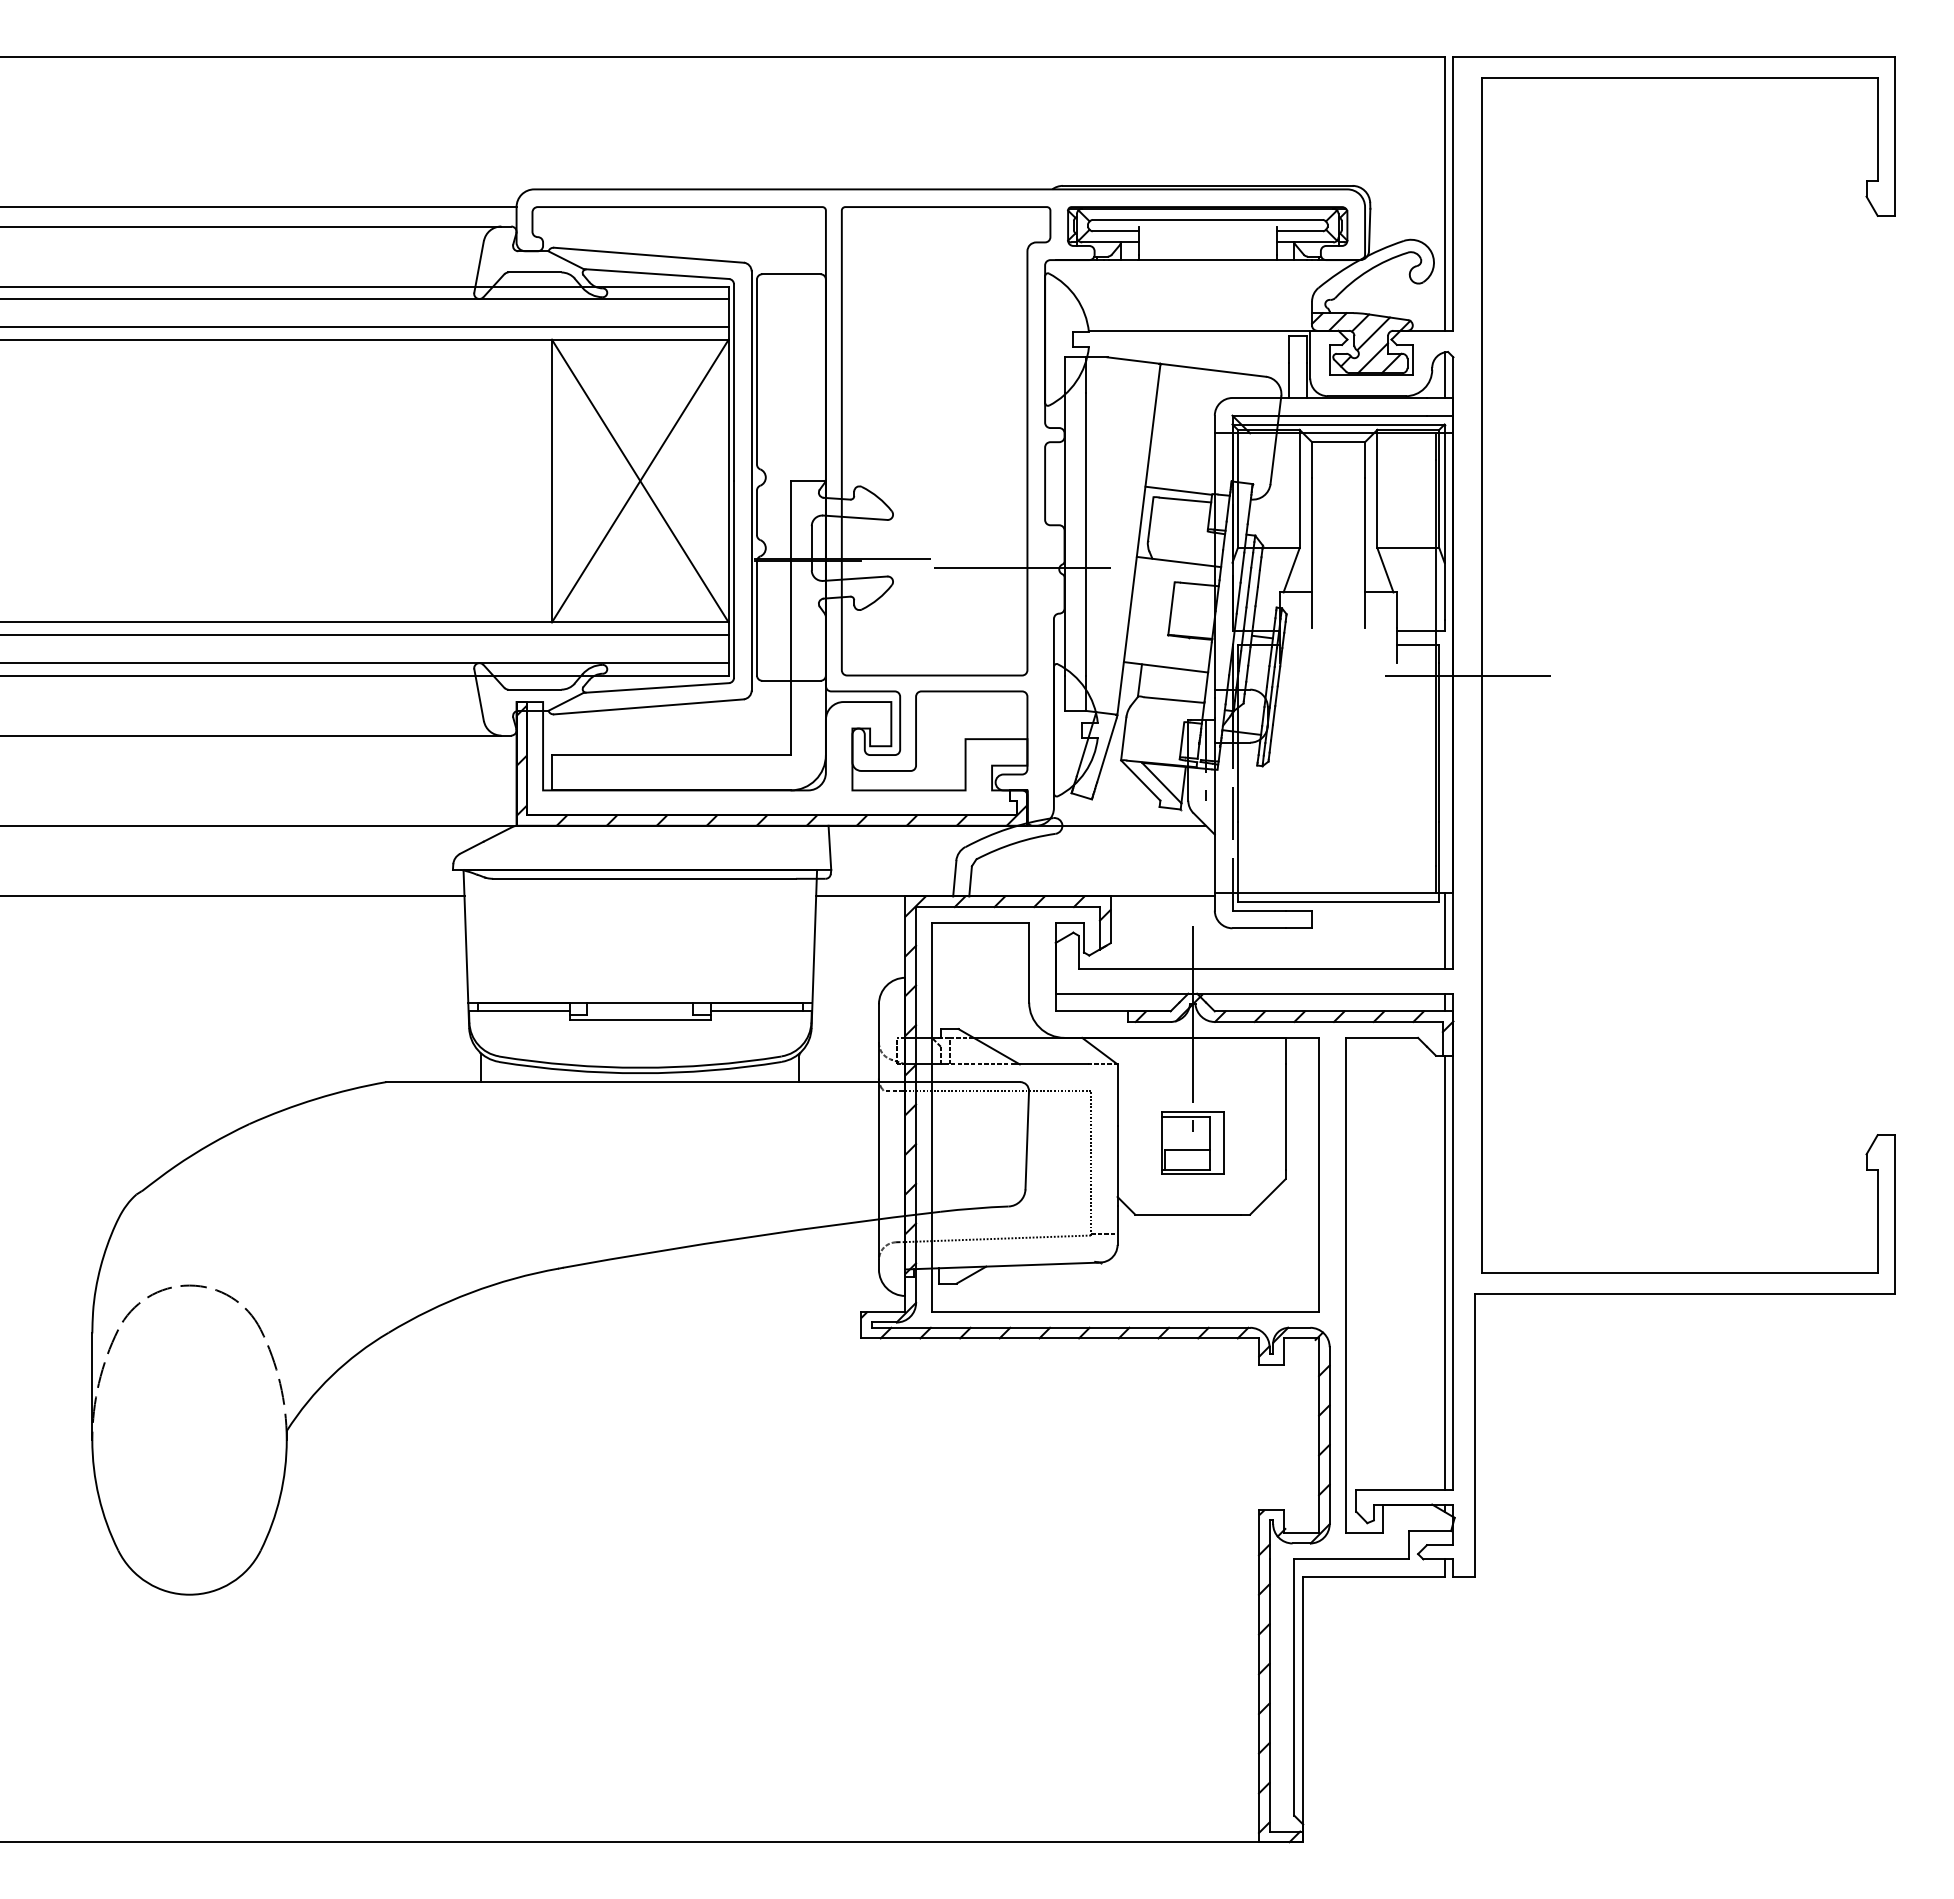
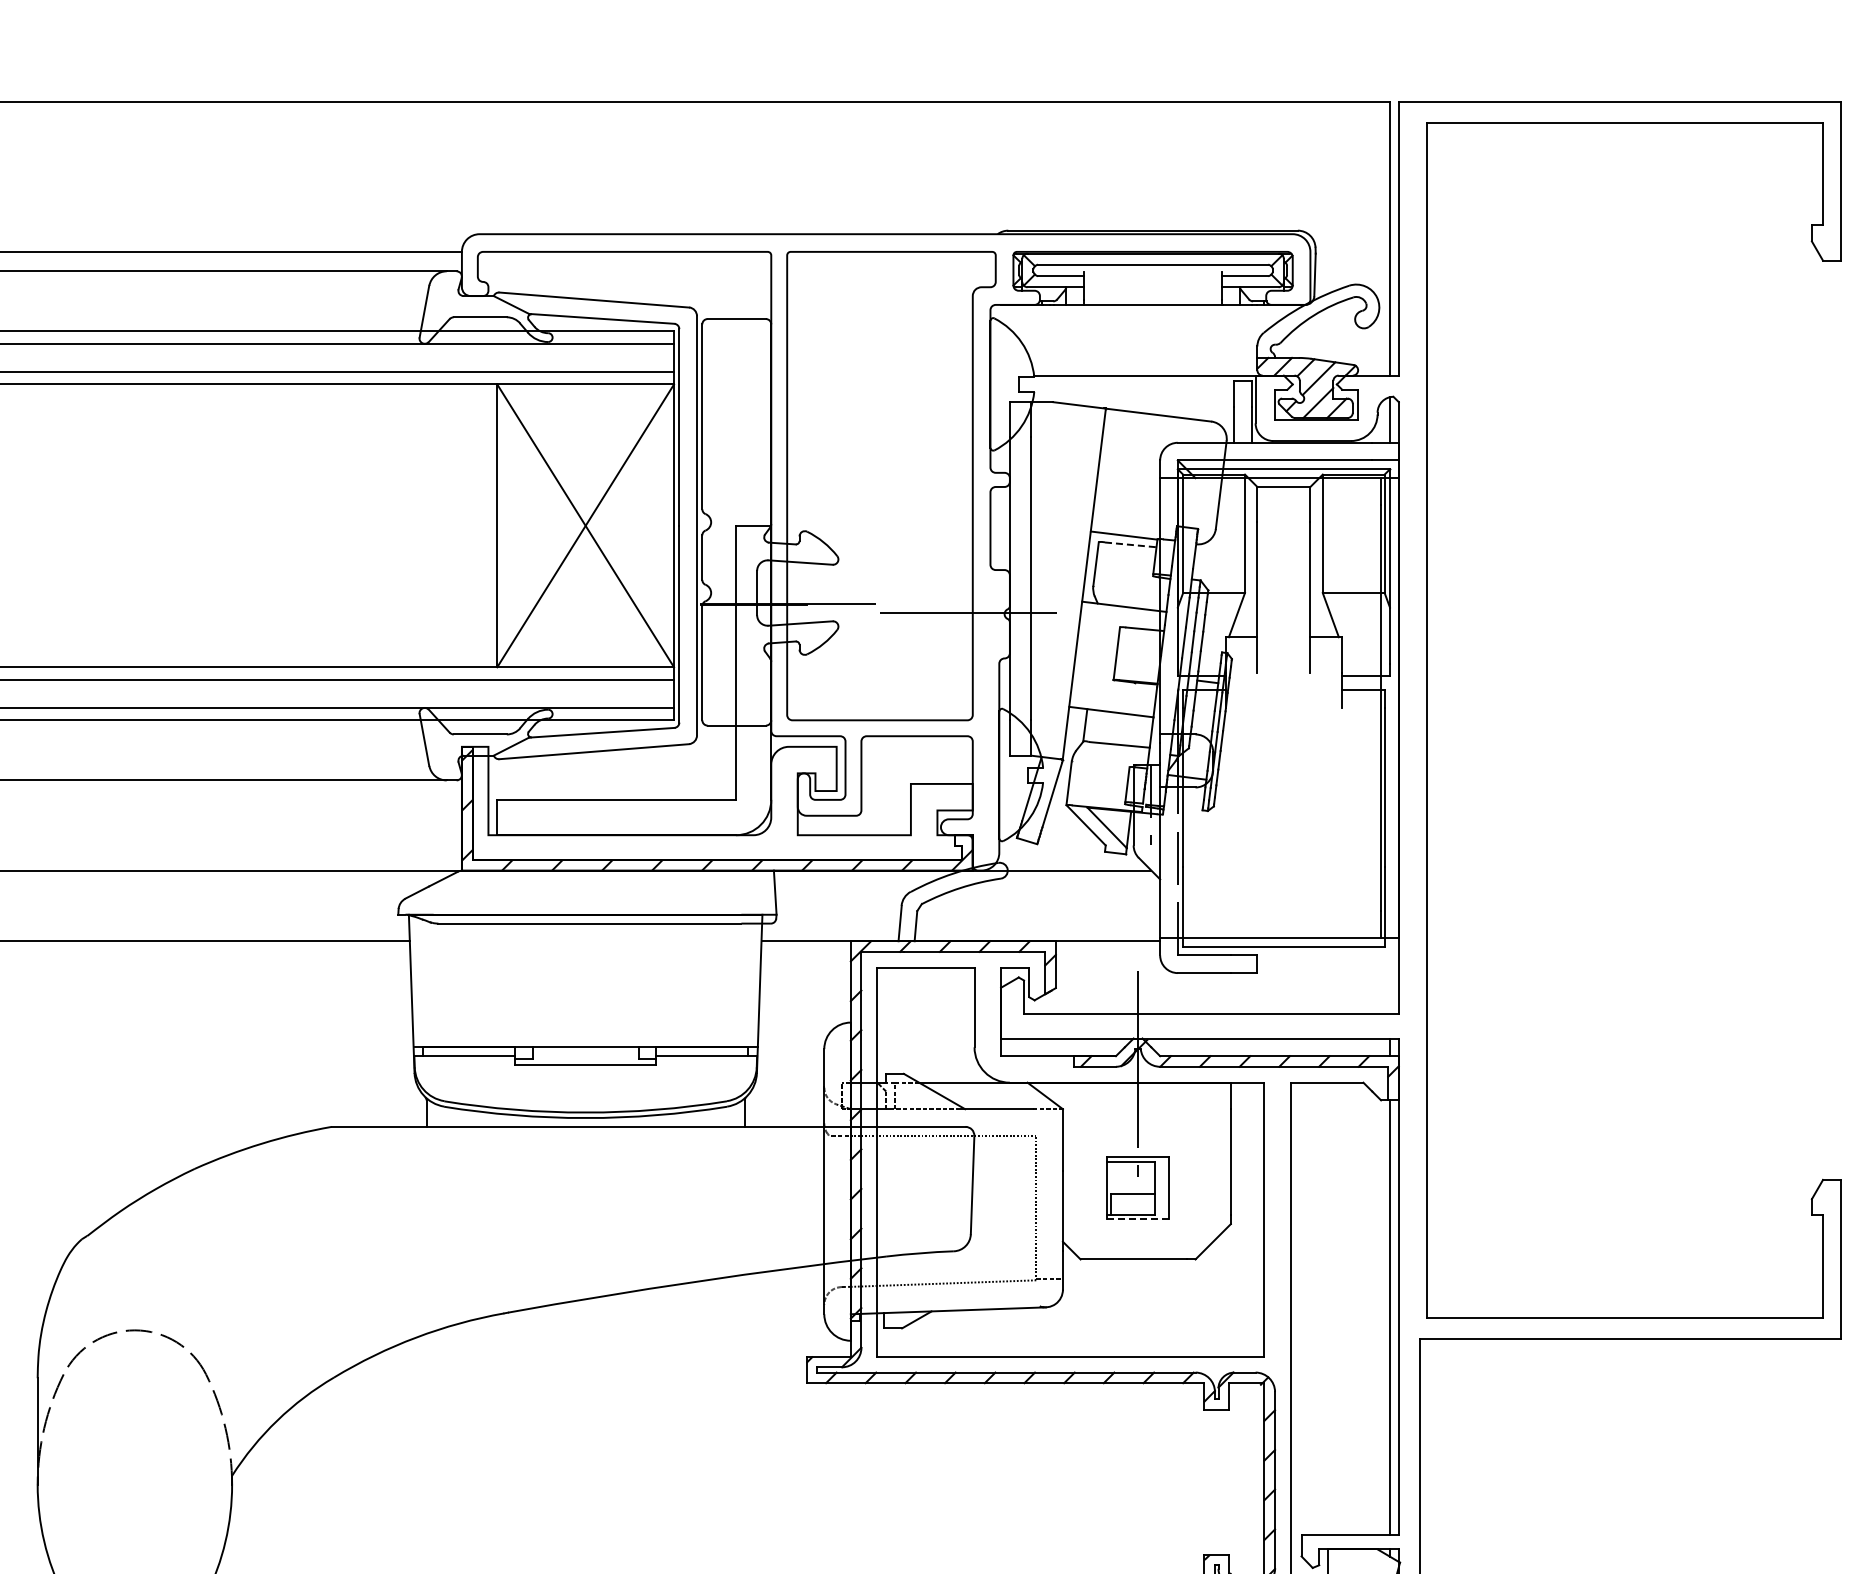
line: (1185, 500) -> (1130, 545), solid -> dashed
line: (1467, 675) -> (1412, 720), removed
line: (1444, 930) -> (1389, 975), removed
line: (1192, 1174) -> (1137, 1219), solid -> dashed

